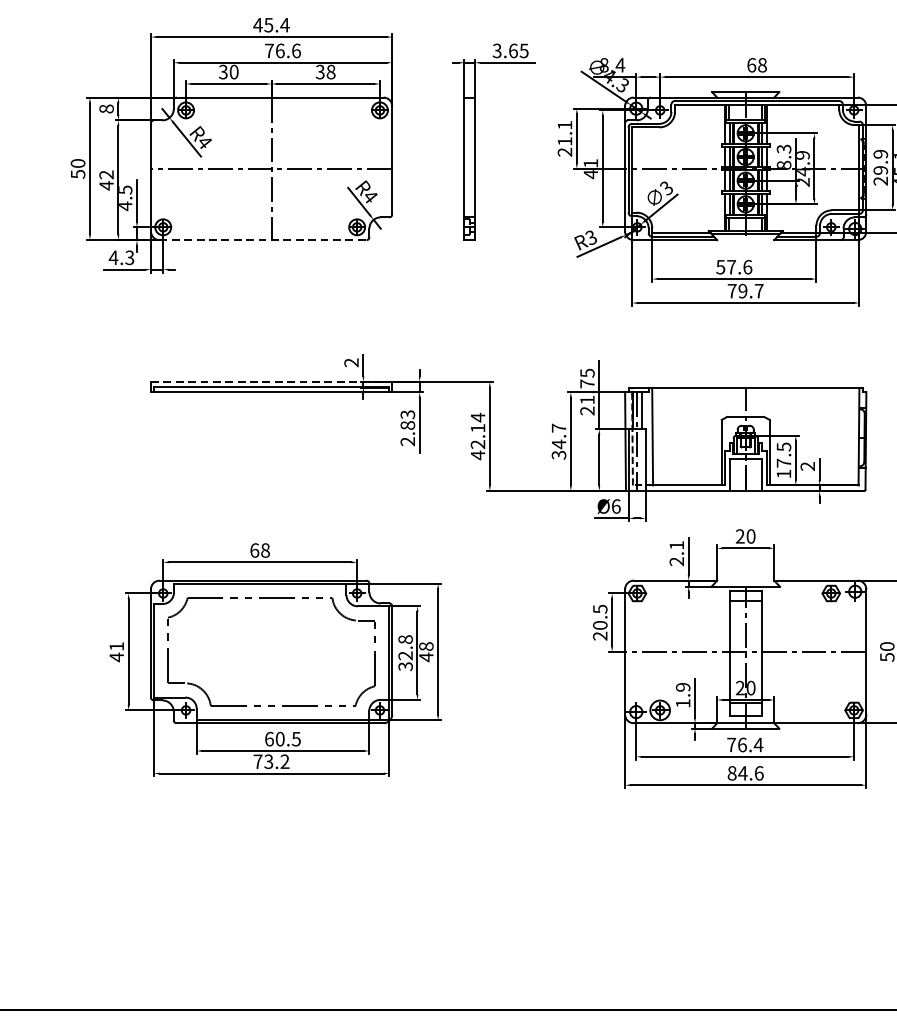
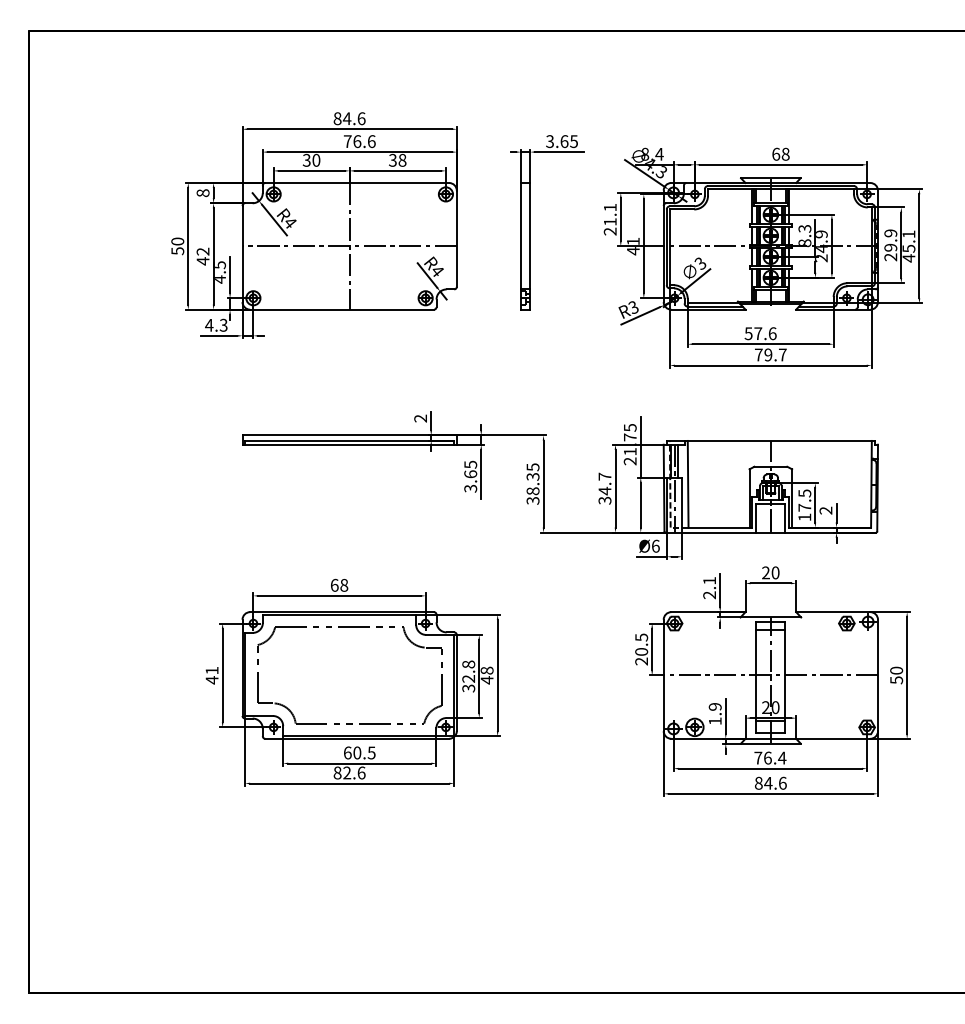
text: (271, 24) -> (349, 118), 45.4 -> 84.6
line: (263, 239) -> (342, 309), dashed -> solid
line: (272, 381) -> (350, 435), dashed -> solid
text: (407, 427) -> (470, 476), 2.83 -> 3.65
text: (477, 436) -> (532, 484), 42.14 -> 38.35
text: (271, 761) -> (349, 772), 73.2 -> 82.6

